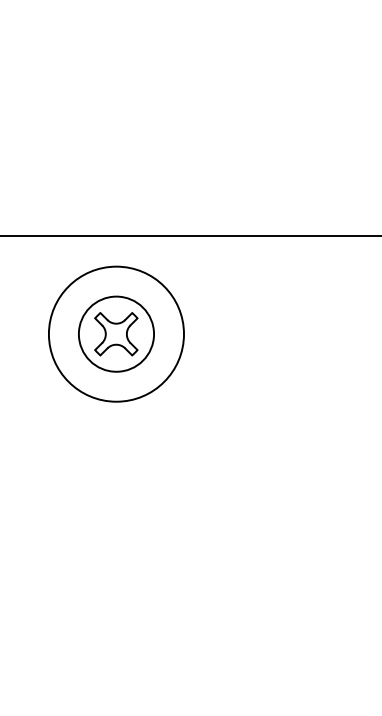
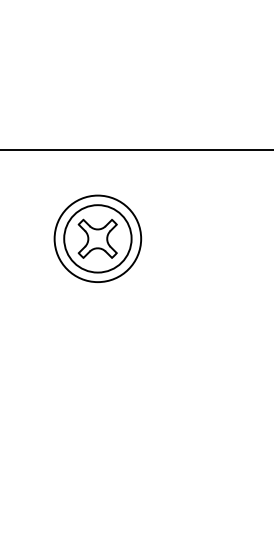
circle: (116, 333) -> (97, 238), size x0.71

